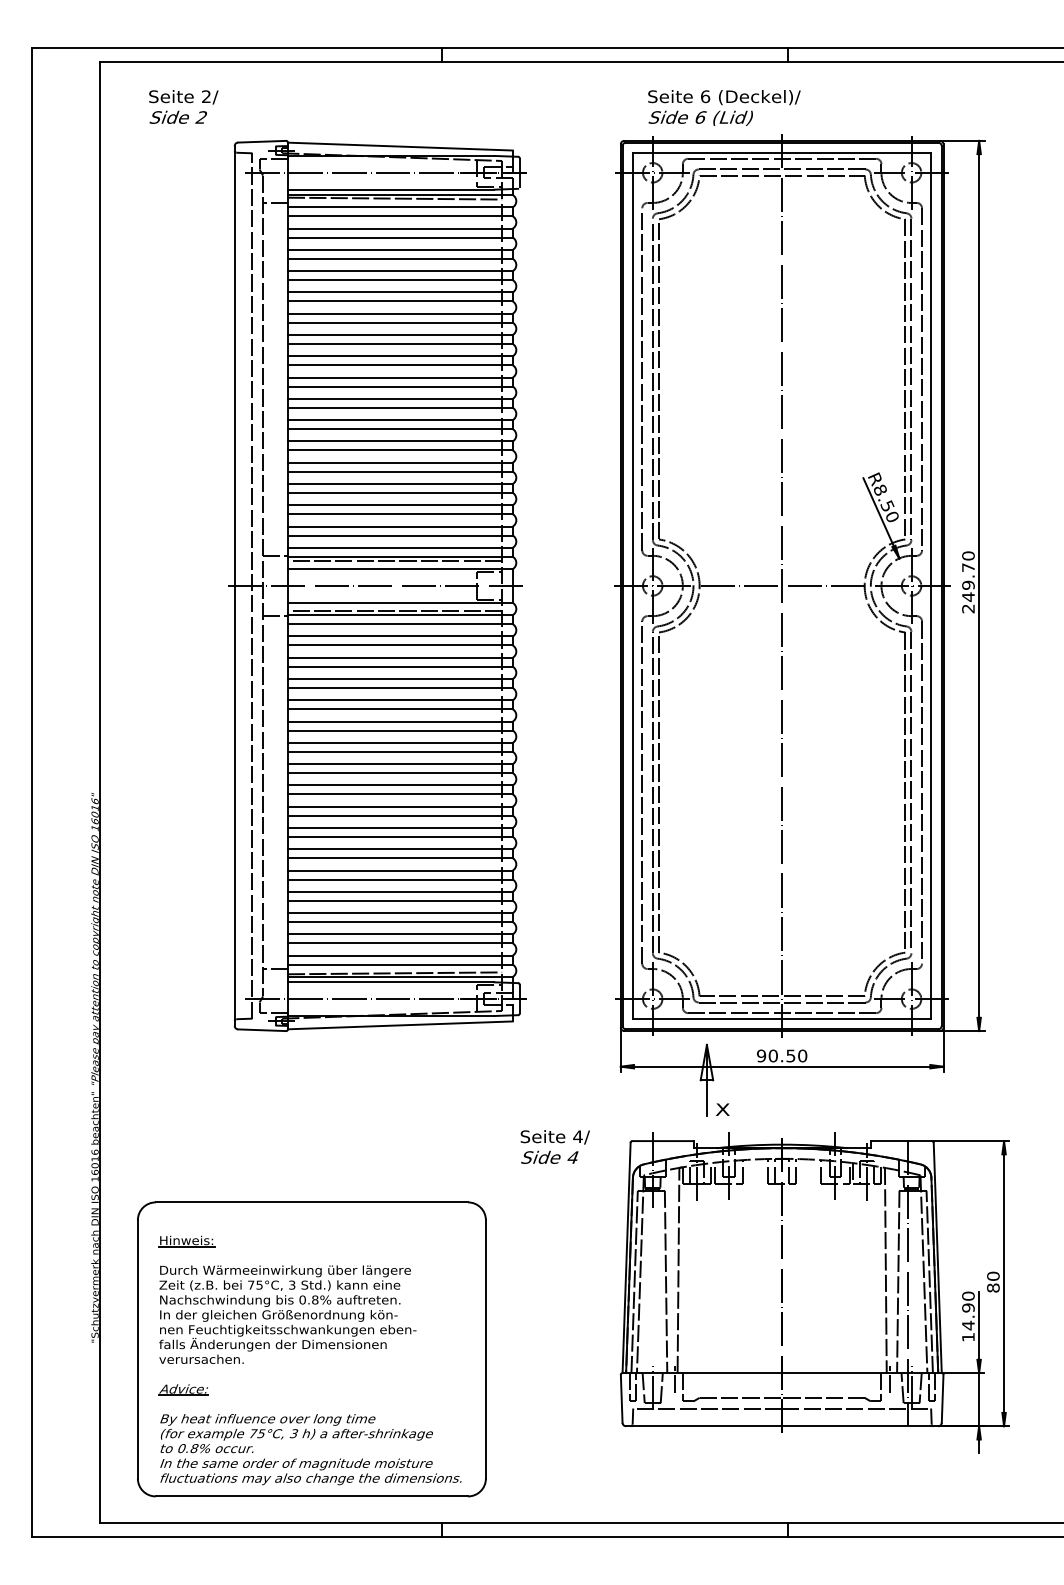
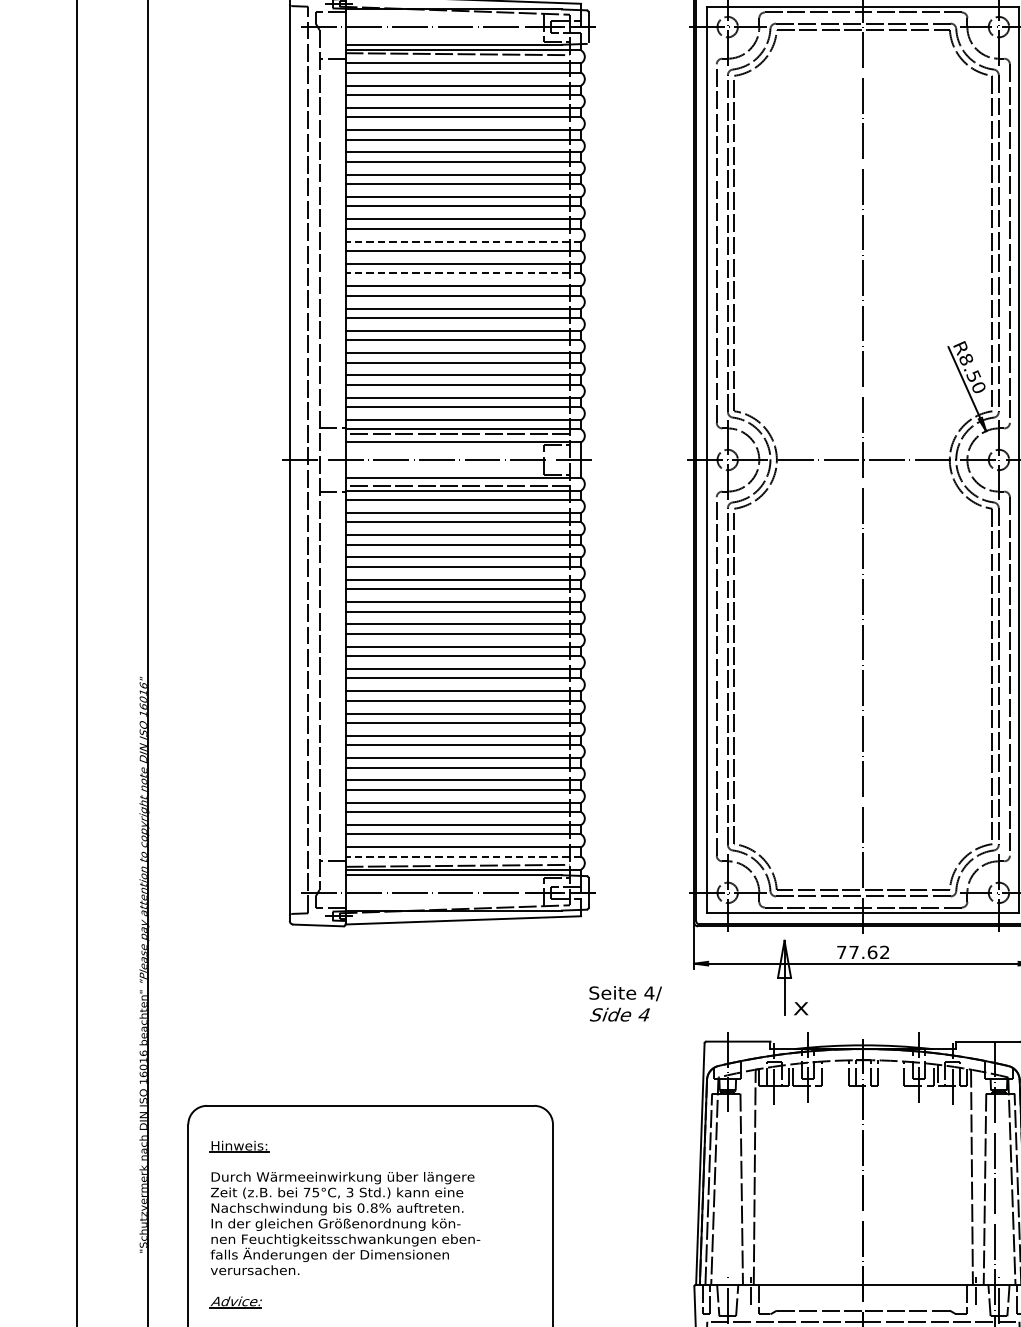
line: (399, 377) -> (462, 241), solid -> dashed
line: (399, 407) -> (462, 273), solid -> dashed
line: (399, 964) -> (462, 856), solid -> dashed
text: (782, 1055) -> (863, 951), 90.50 -> 77.62
text: (554, 1146) -> (624, 1003), moved

